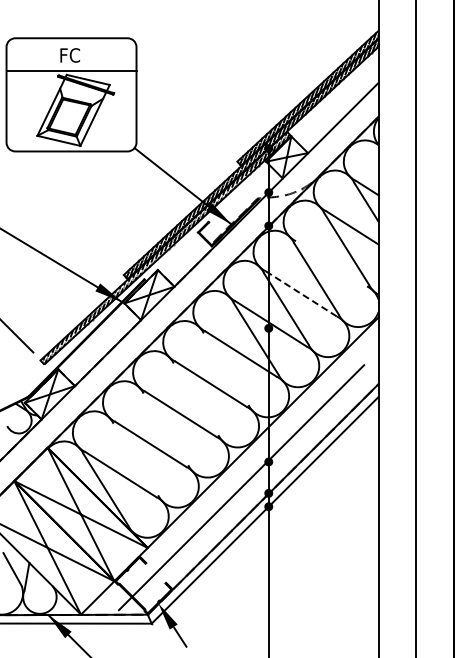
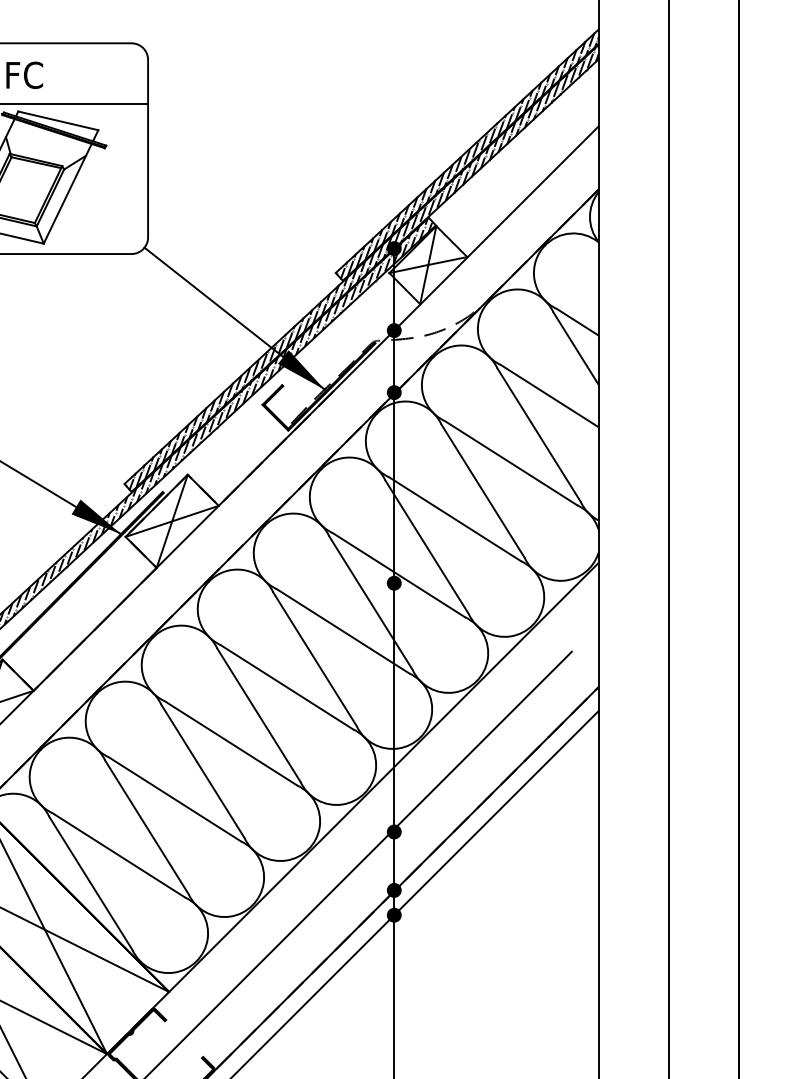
line: (331, 263) -> (511, 462), added
line: (301, 294) -> (455, 520), dashed -> solid
line: (225, 368) -> (313, 657), added
line: (195, 399) -> (257, 715), added
line: (165, 429) -> (202, 771), added
line: (135, 459) -> (146, 827), added

